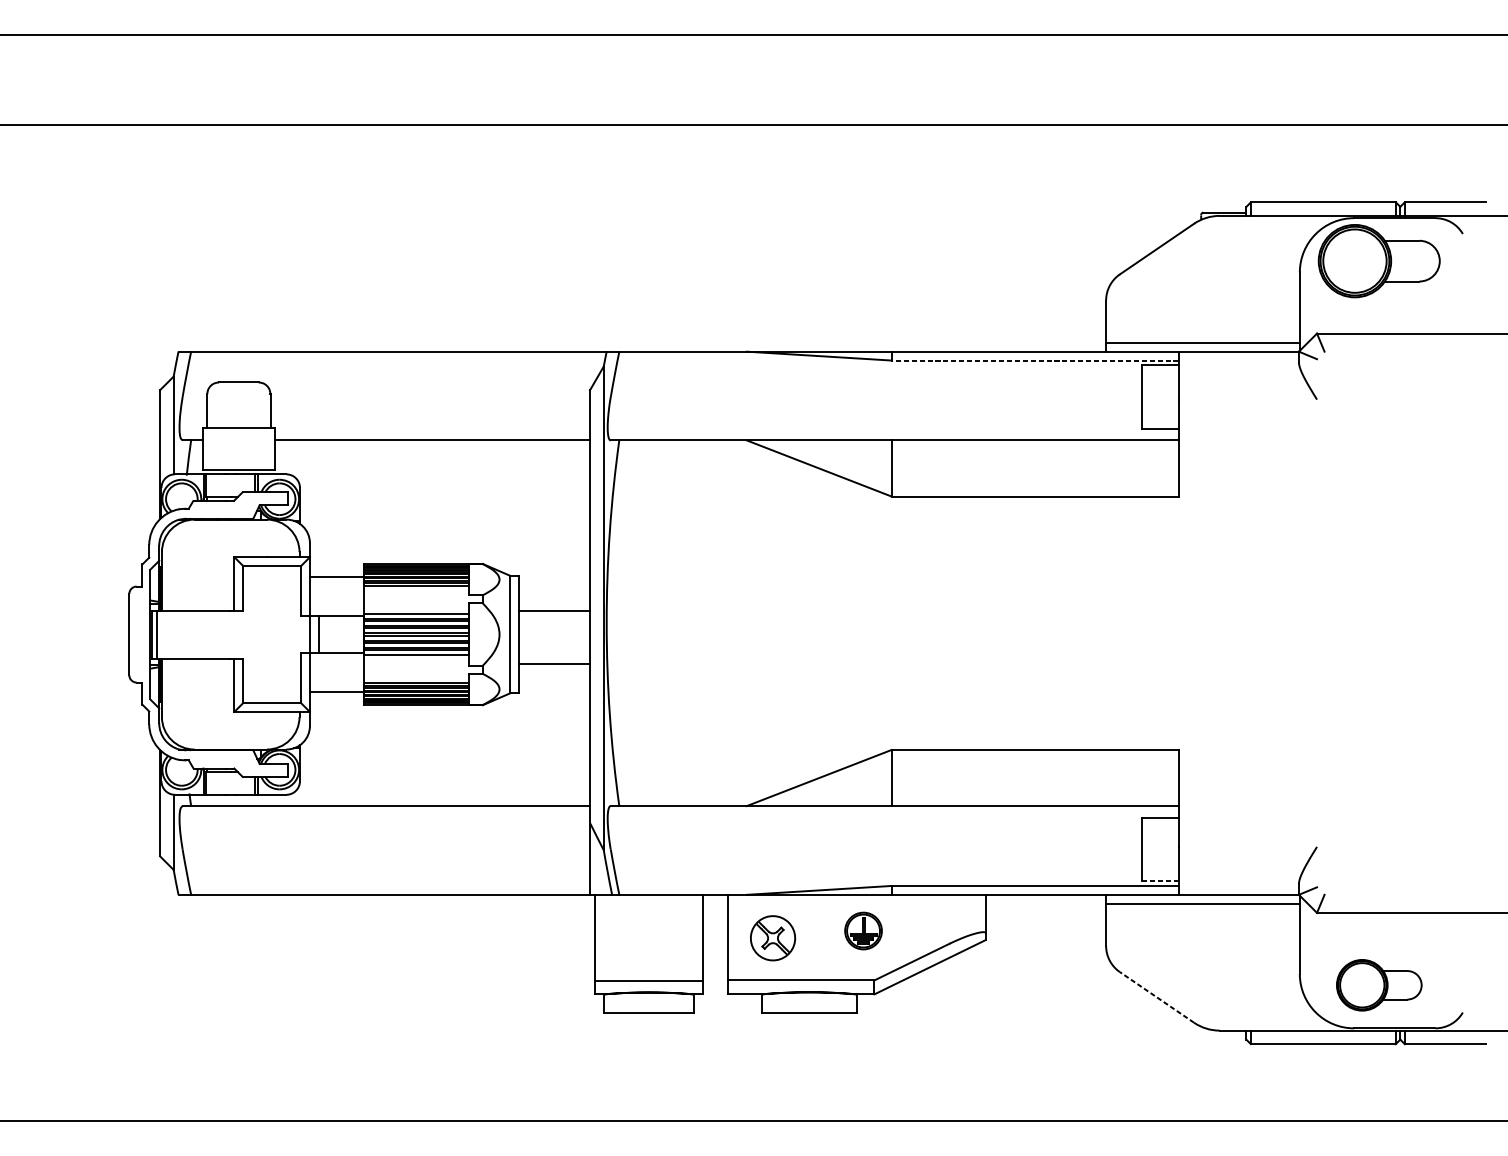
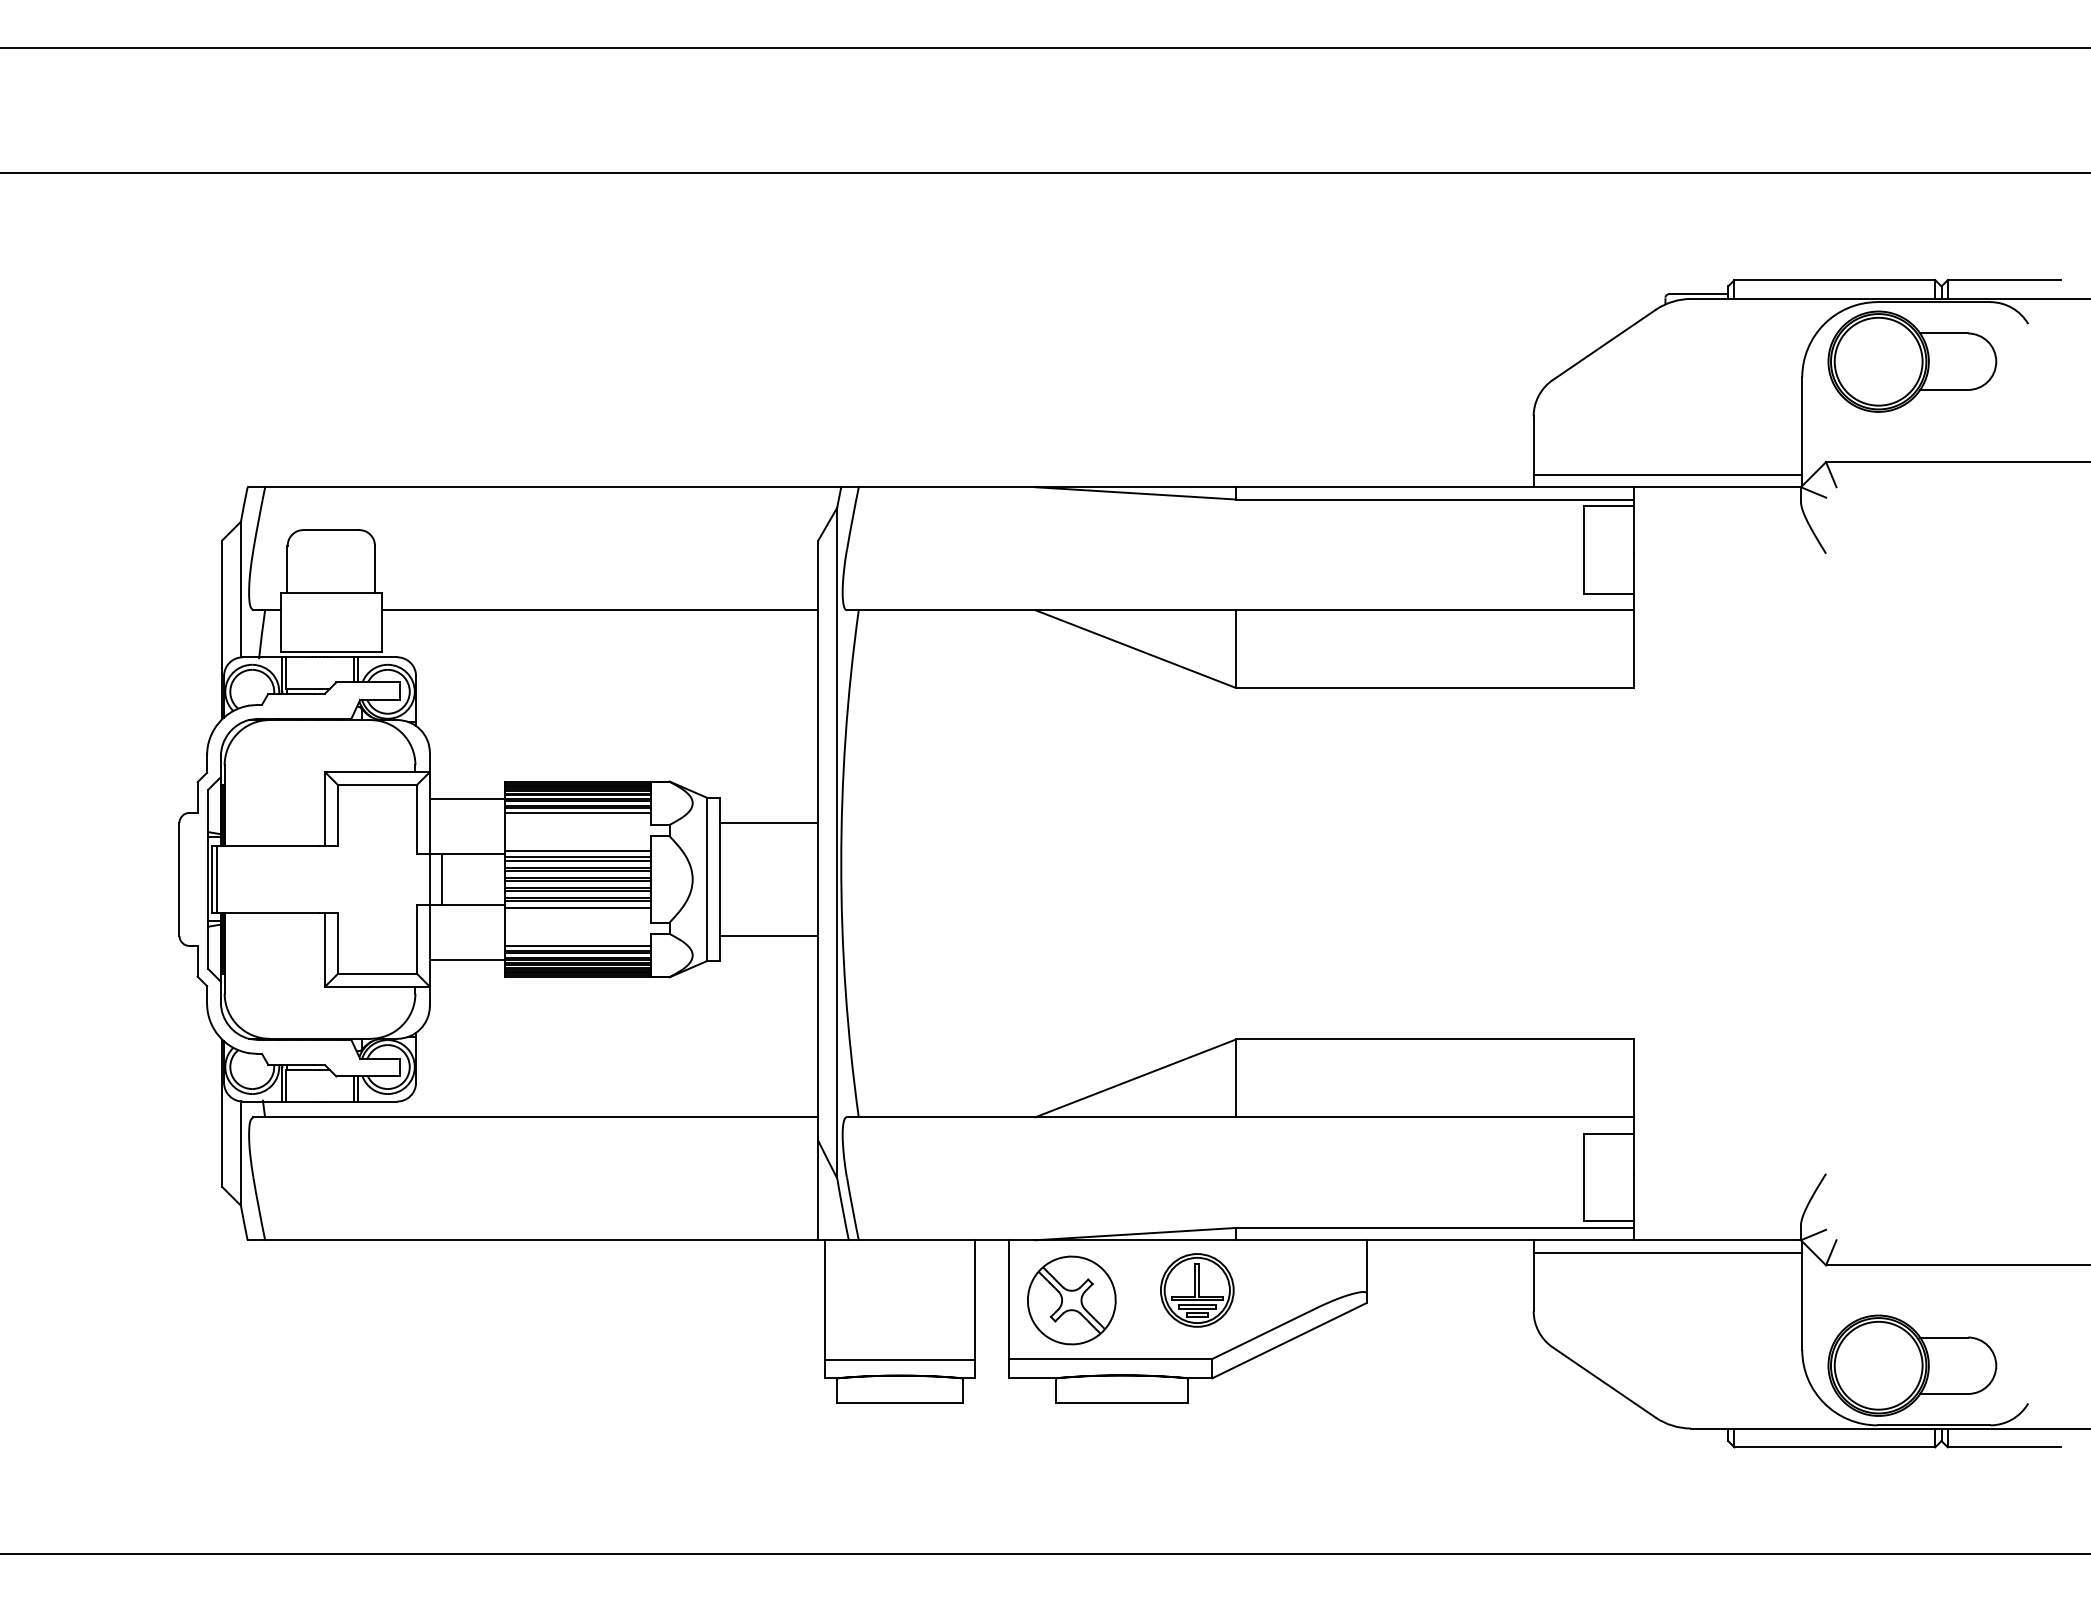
line: (1035, 360) -> (1435, 499), dashed -> solid
line: (554, 610) -> (768, 935), moved
line: (554, 663) -> (768, 822), moved
line: (1160, 881) -> (1609, 1221), dashed -> solid
part: (863, 931) -> (1197, 1290), size x1.43
part: (772, 938) -> (1071, 1300), size x1.43
part: (1379, 985) -> (1912, 1365), size x1.43
line: (1156, 997) -> (1603, 1382), dashed -> solid

